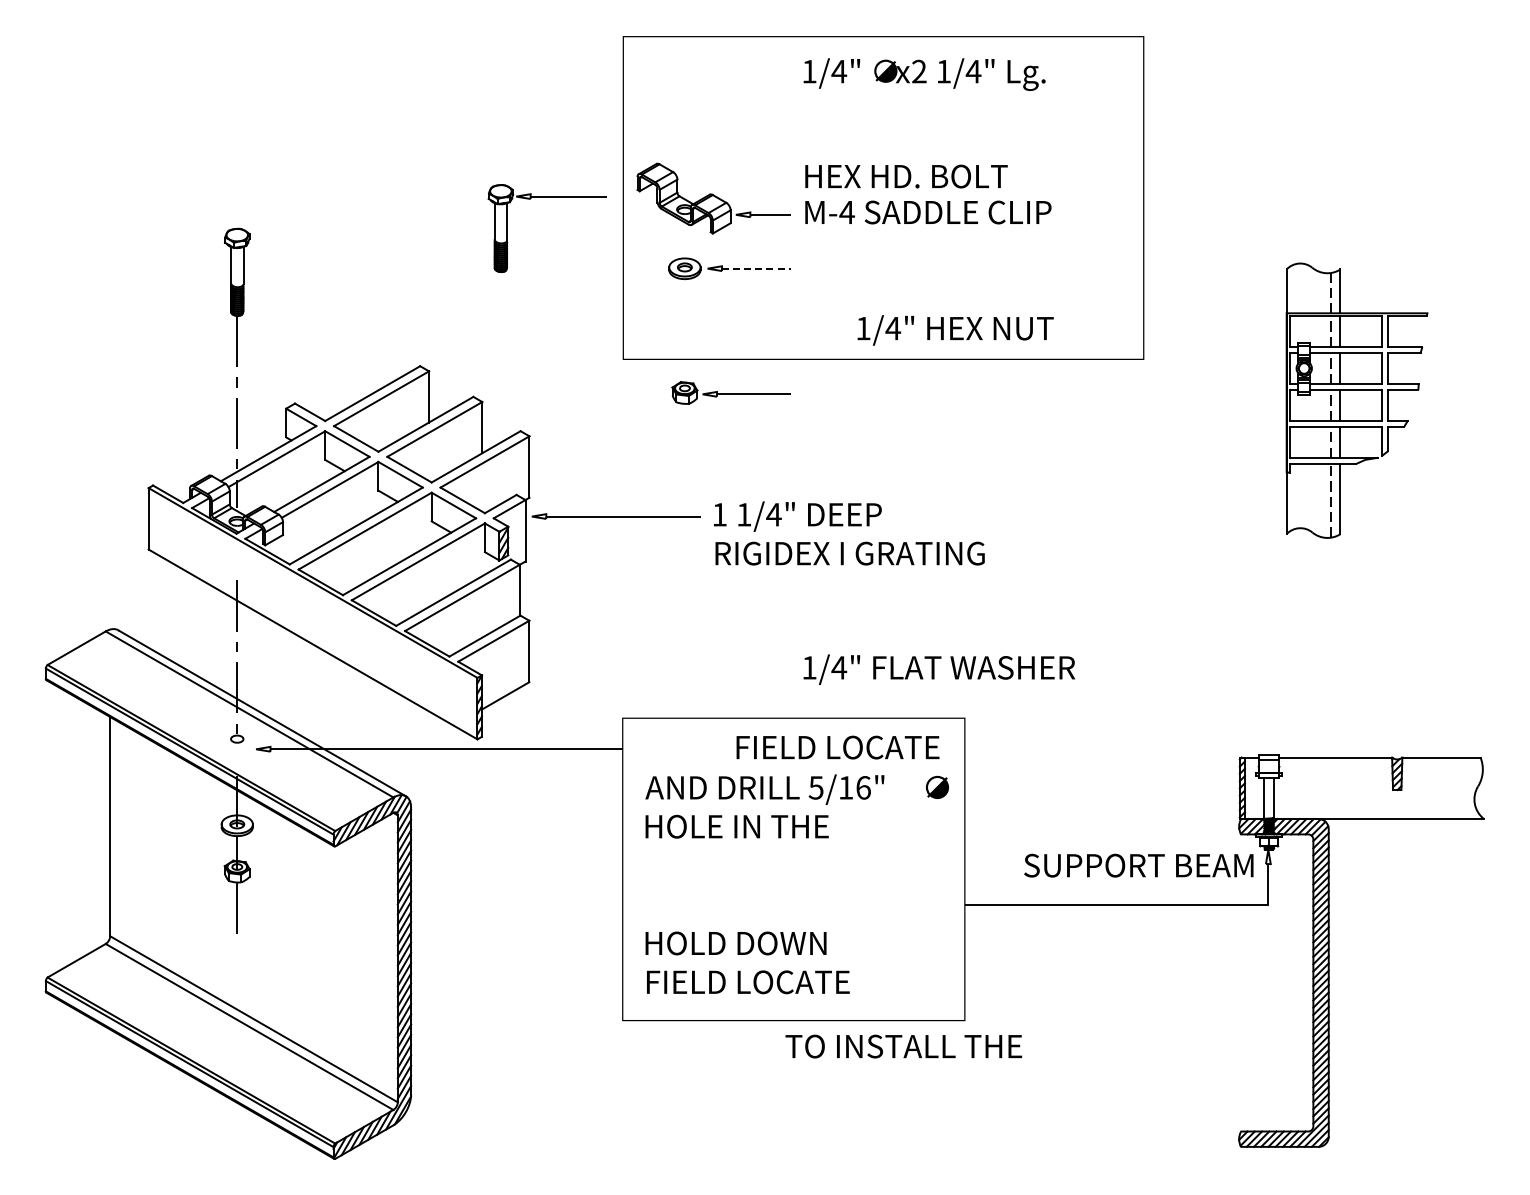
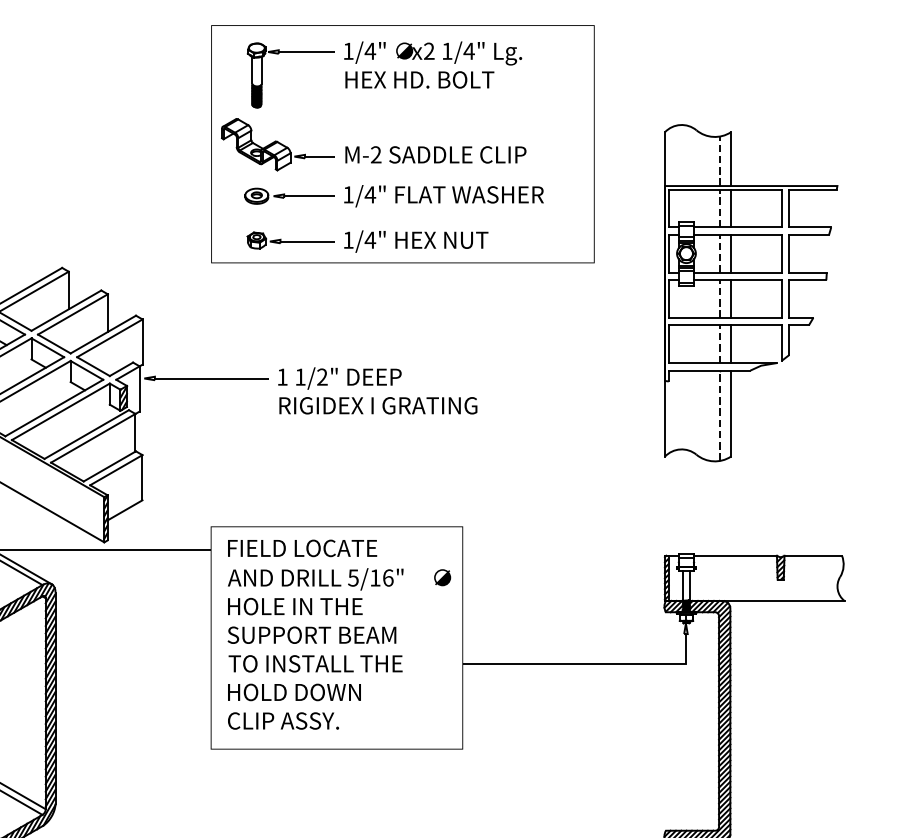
text: (906, 176) -> (419, 79), moved
part: (546, 197) -> (290, 52), moved
text: (846, 211) -> (375, 154), M-4 -> M-2
line: (756, 268) -> (309, 196), dashed -> solid
text: (955, 330) -> (416, 241), moved
part: (730, 392) -> (290, 240), moved
part: (1356, 400) -> (750, 293), size x1.67
text: (773, 514) -> (322, 376), 1/4" -> 1/2"
text: (939, 669) -> (444, 196), moved
text: (837, 747) -> (302, 548), moved
text: (1138, 865) -> (311, 635), moved
text: (747, 982) -> (302, 721), FIELD LOCATE -> CLIP ASSY.
text: (903, 1046) -> (315, 663), moved

